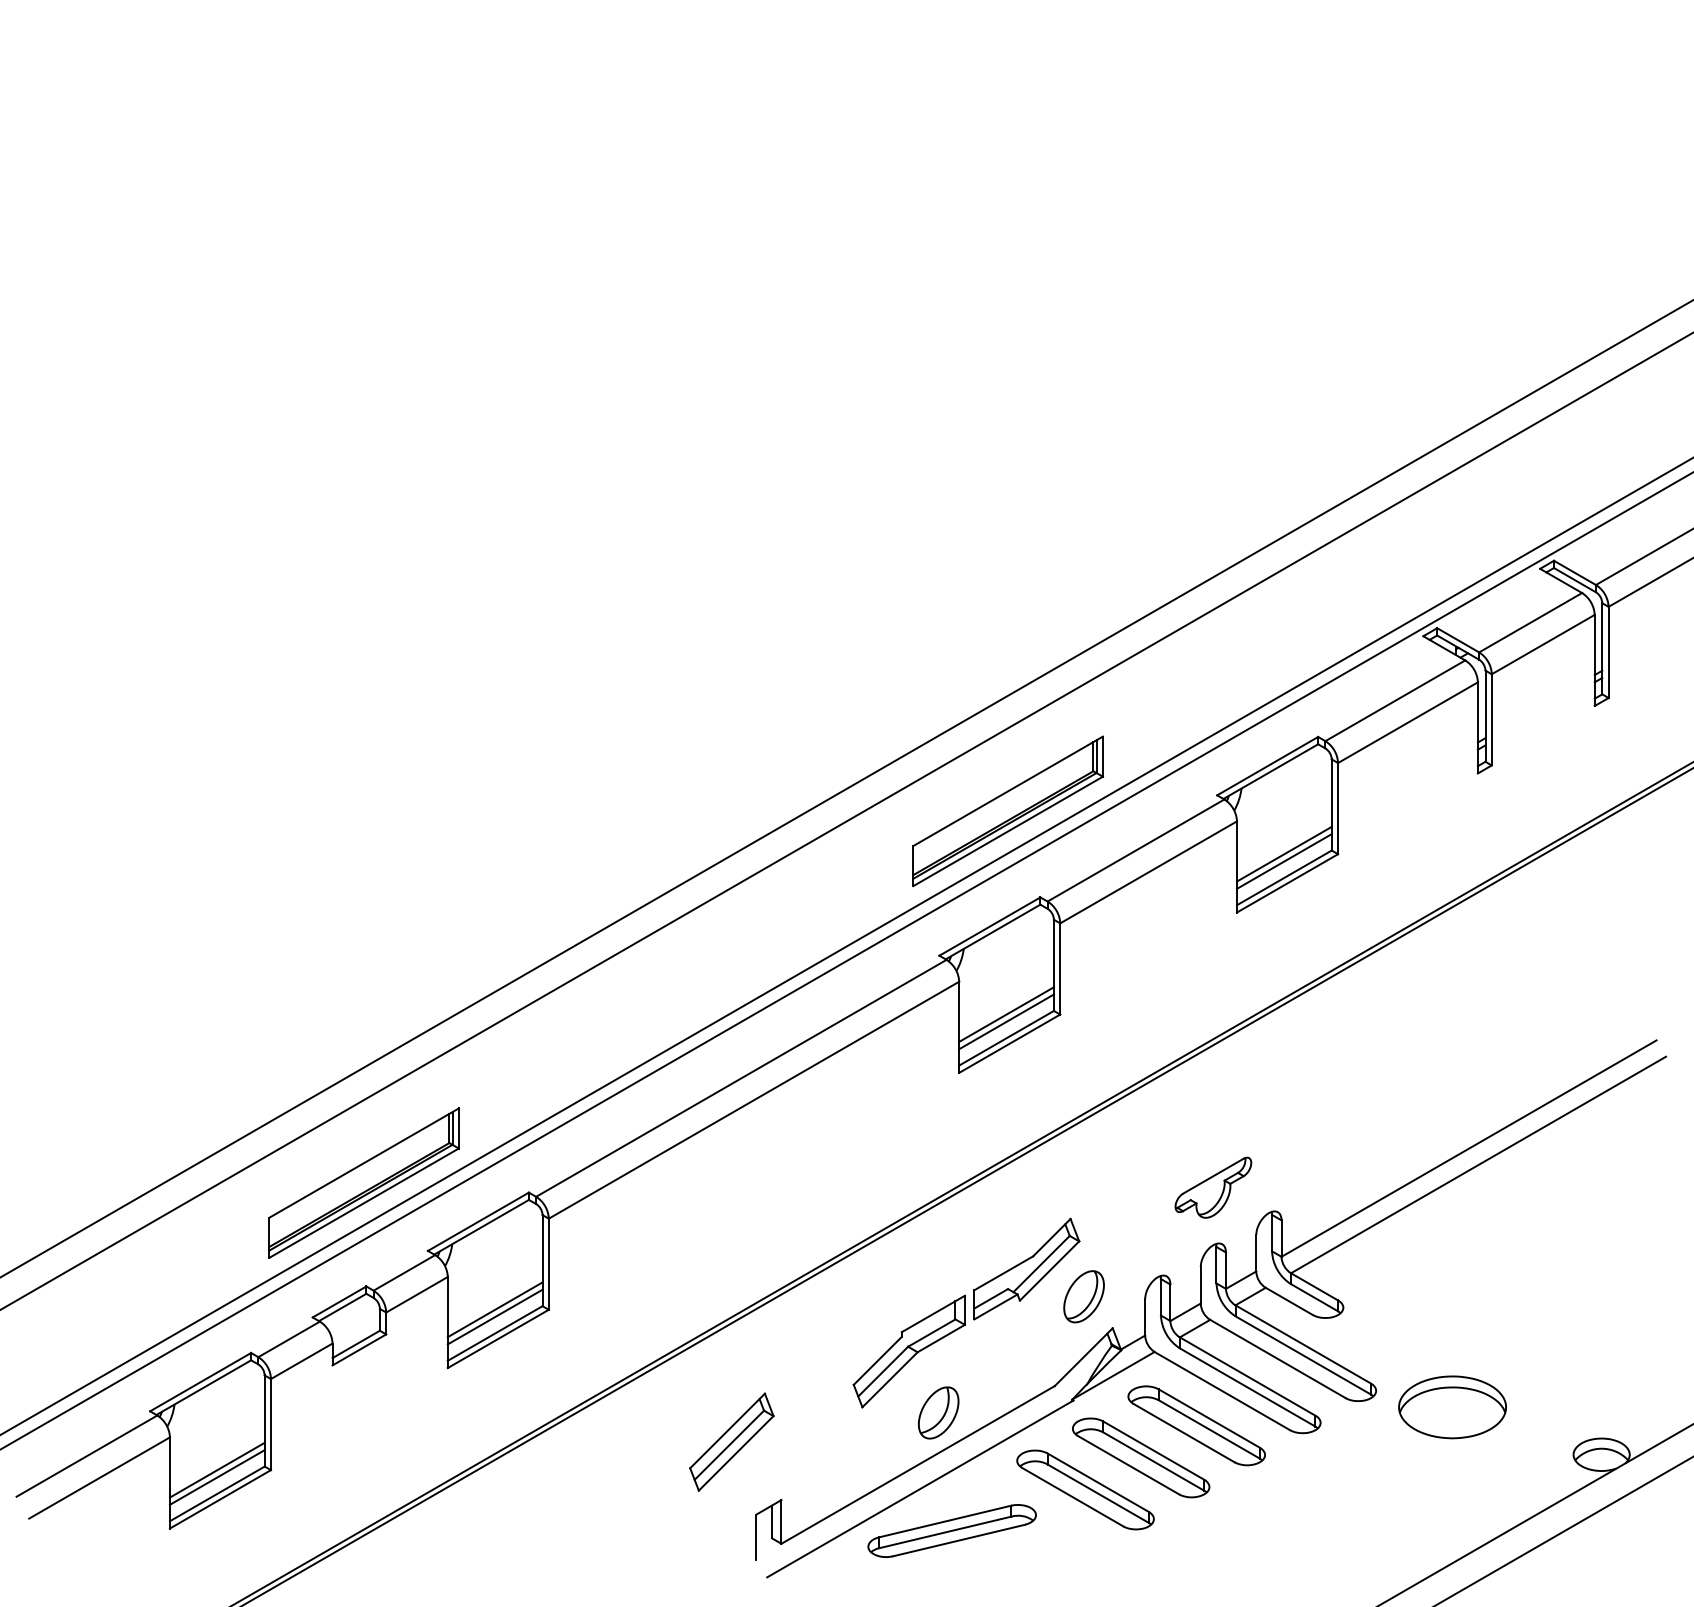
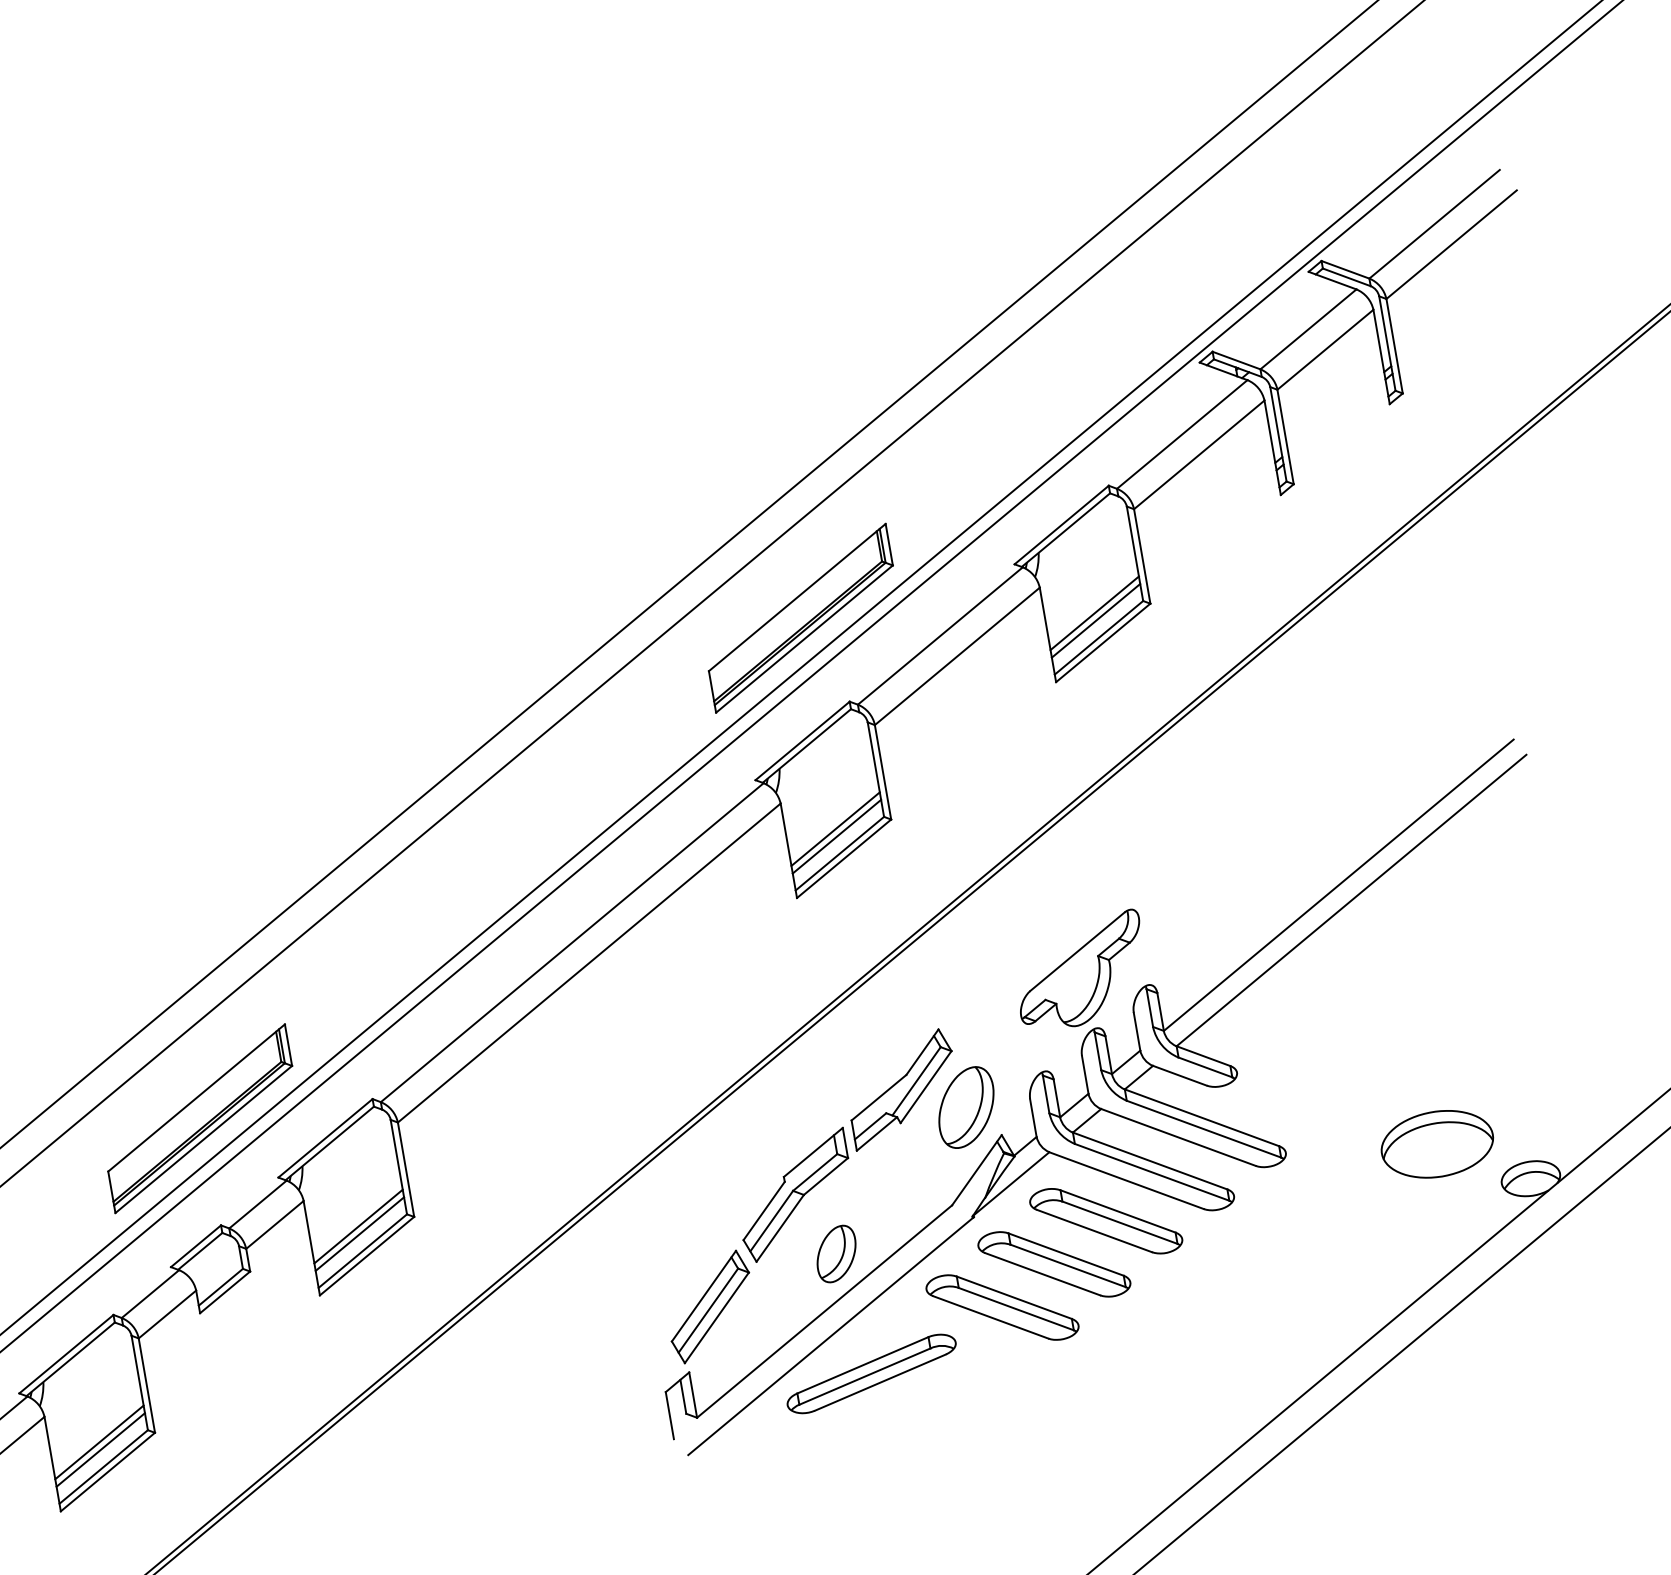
part: (1213, 1187) -> (1080, 971), size x1.67
part: (1083, 1296) -> (965, 1107), size x1.43
part: (1452, 1407) -> (1437, 1144), moved
part: (731, 1441) -> (709, 1306), moved

